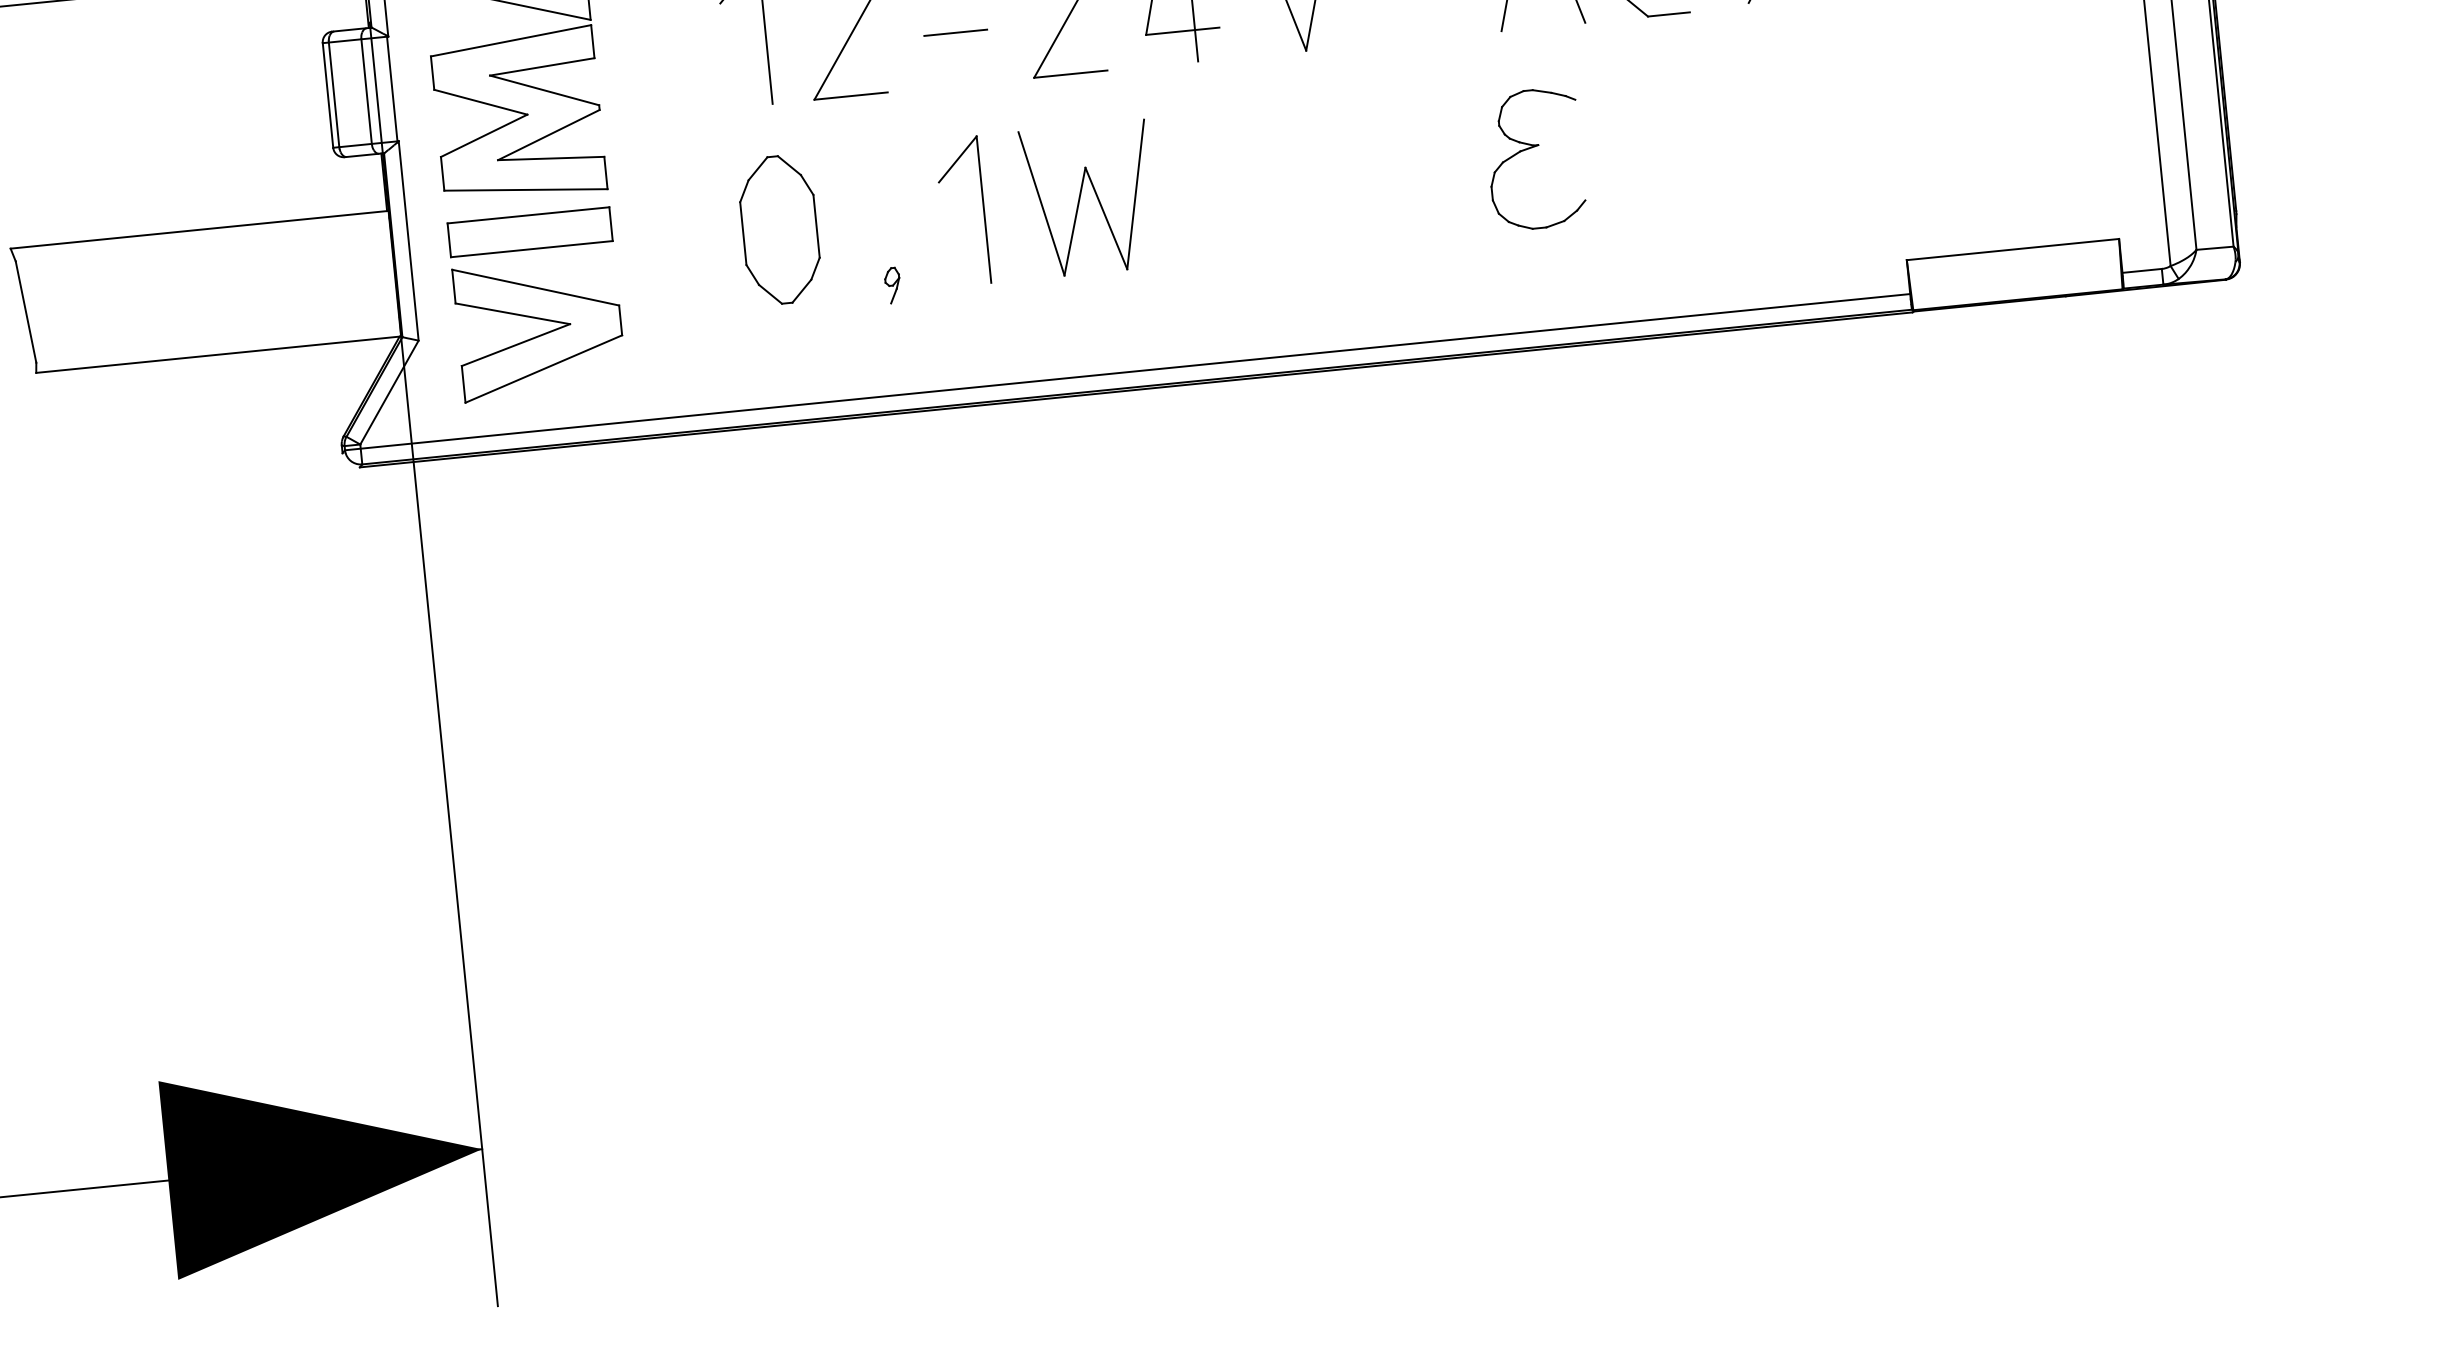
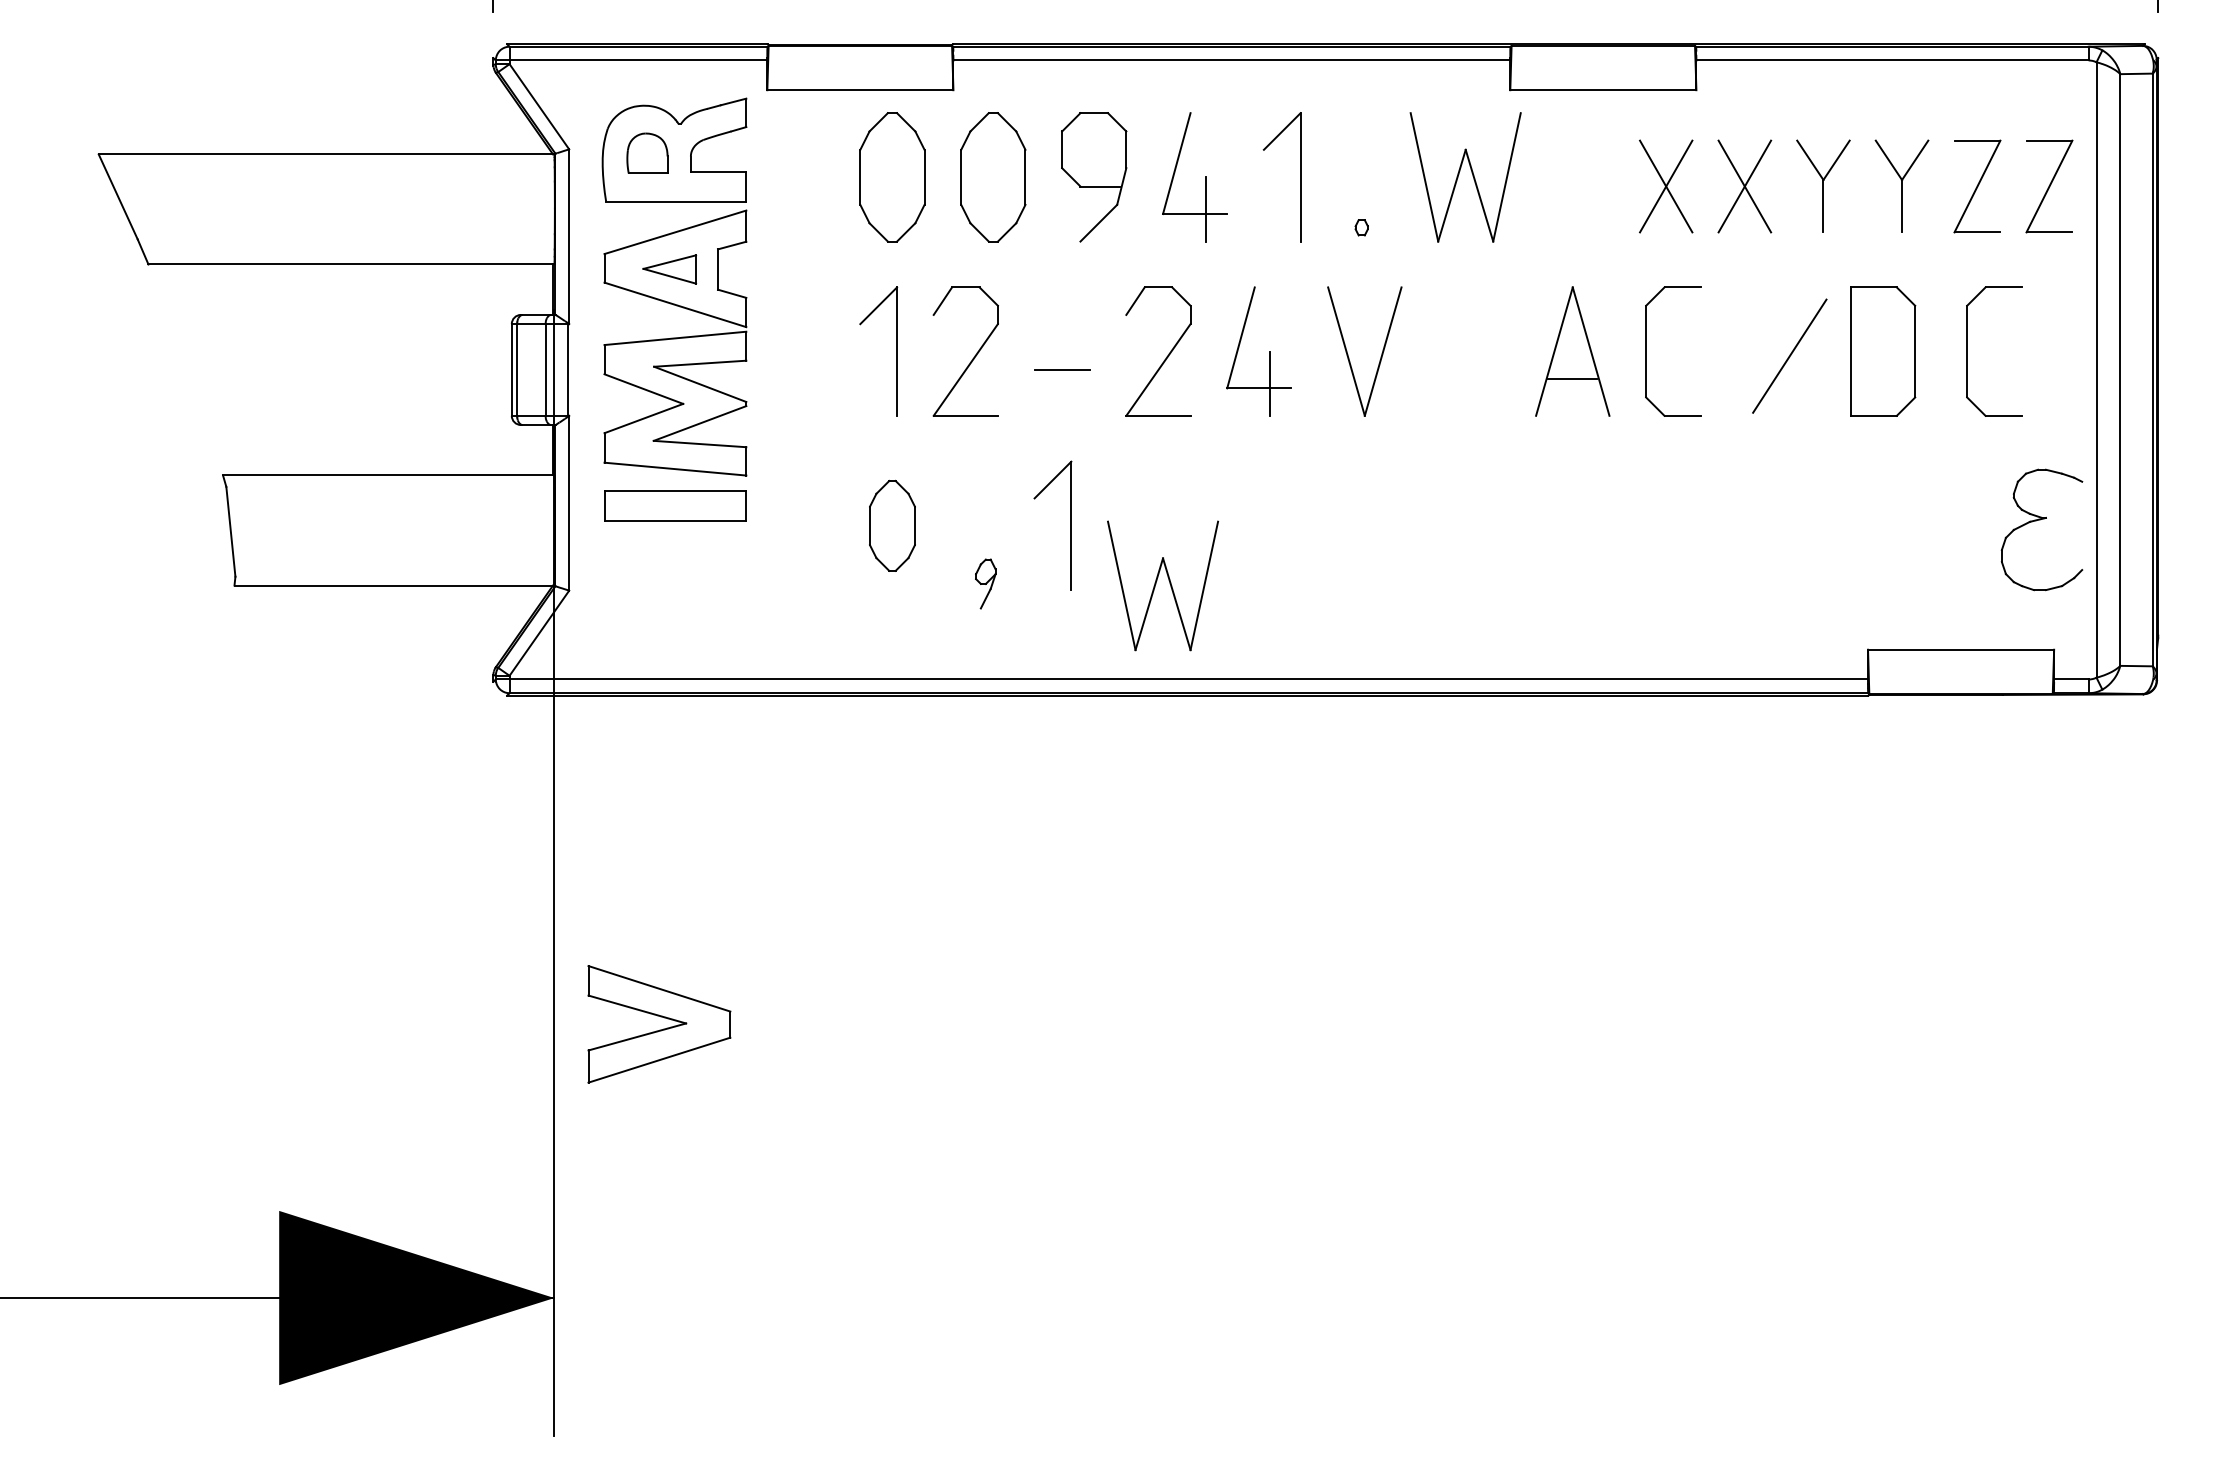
part: (1532, 148) -> (2040, 520), moved
part: (1080, 198) -> (1156, 584), moved
part: (779, 229) -> (892, 525), size x0.7
part: (892, 285) -> (985, 583), size x1.6
part: (539, 328) -> (659, 1024), moved

